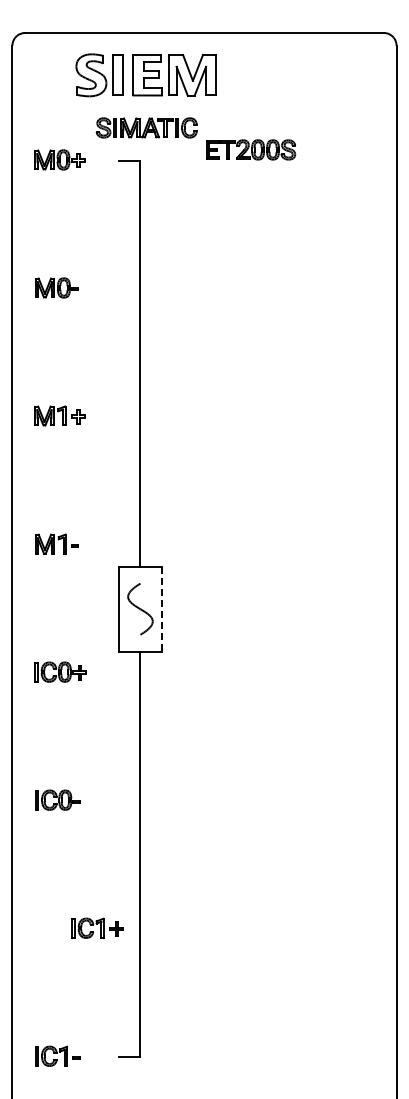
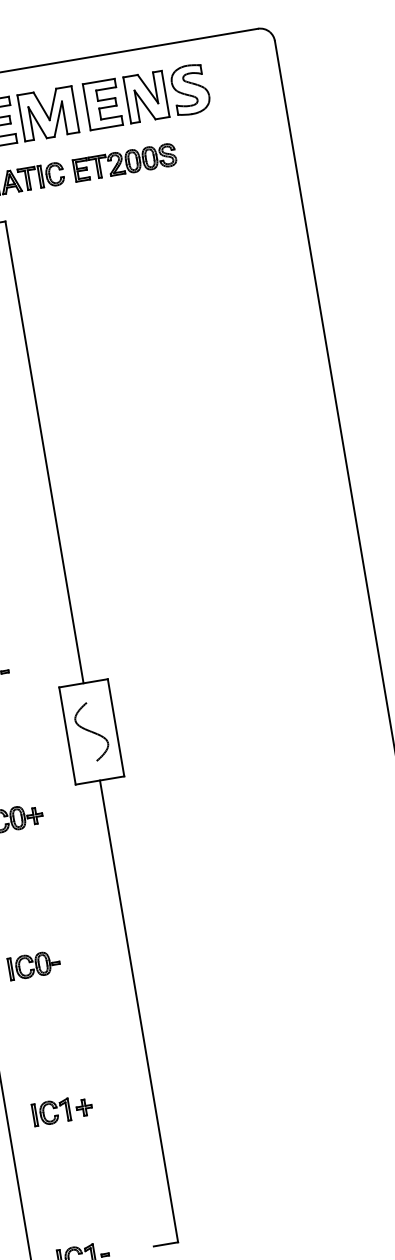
part: (279, 75) -> (147, 97), added
part: (251, 149) -> (125, 161), moved
line: (161, 609) -> (115, 728), dashed -> solid
part: (97, 927) -> (62, 1109), moved

